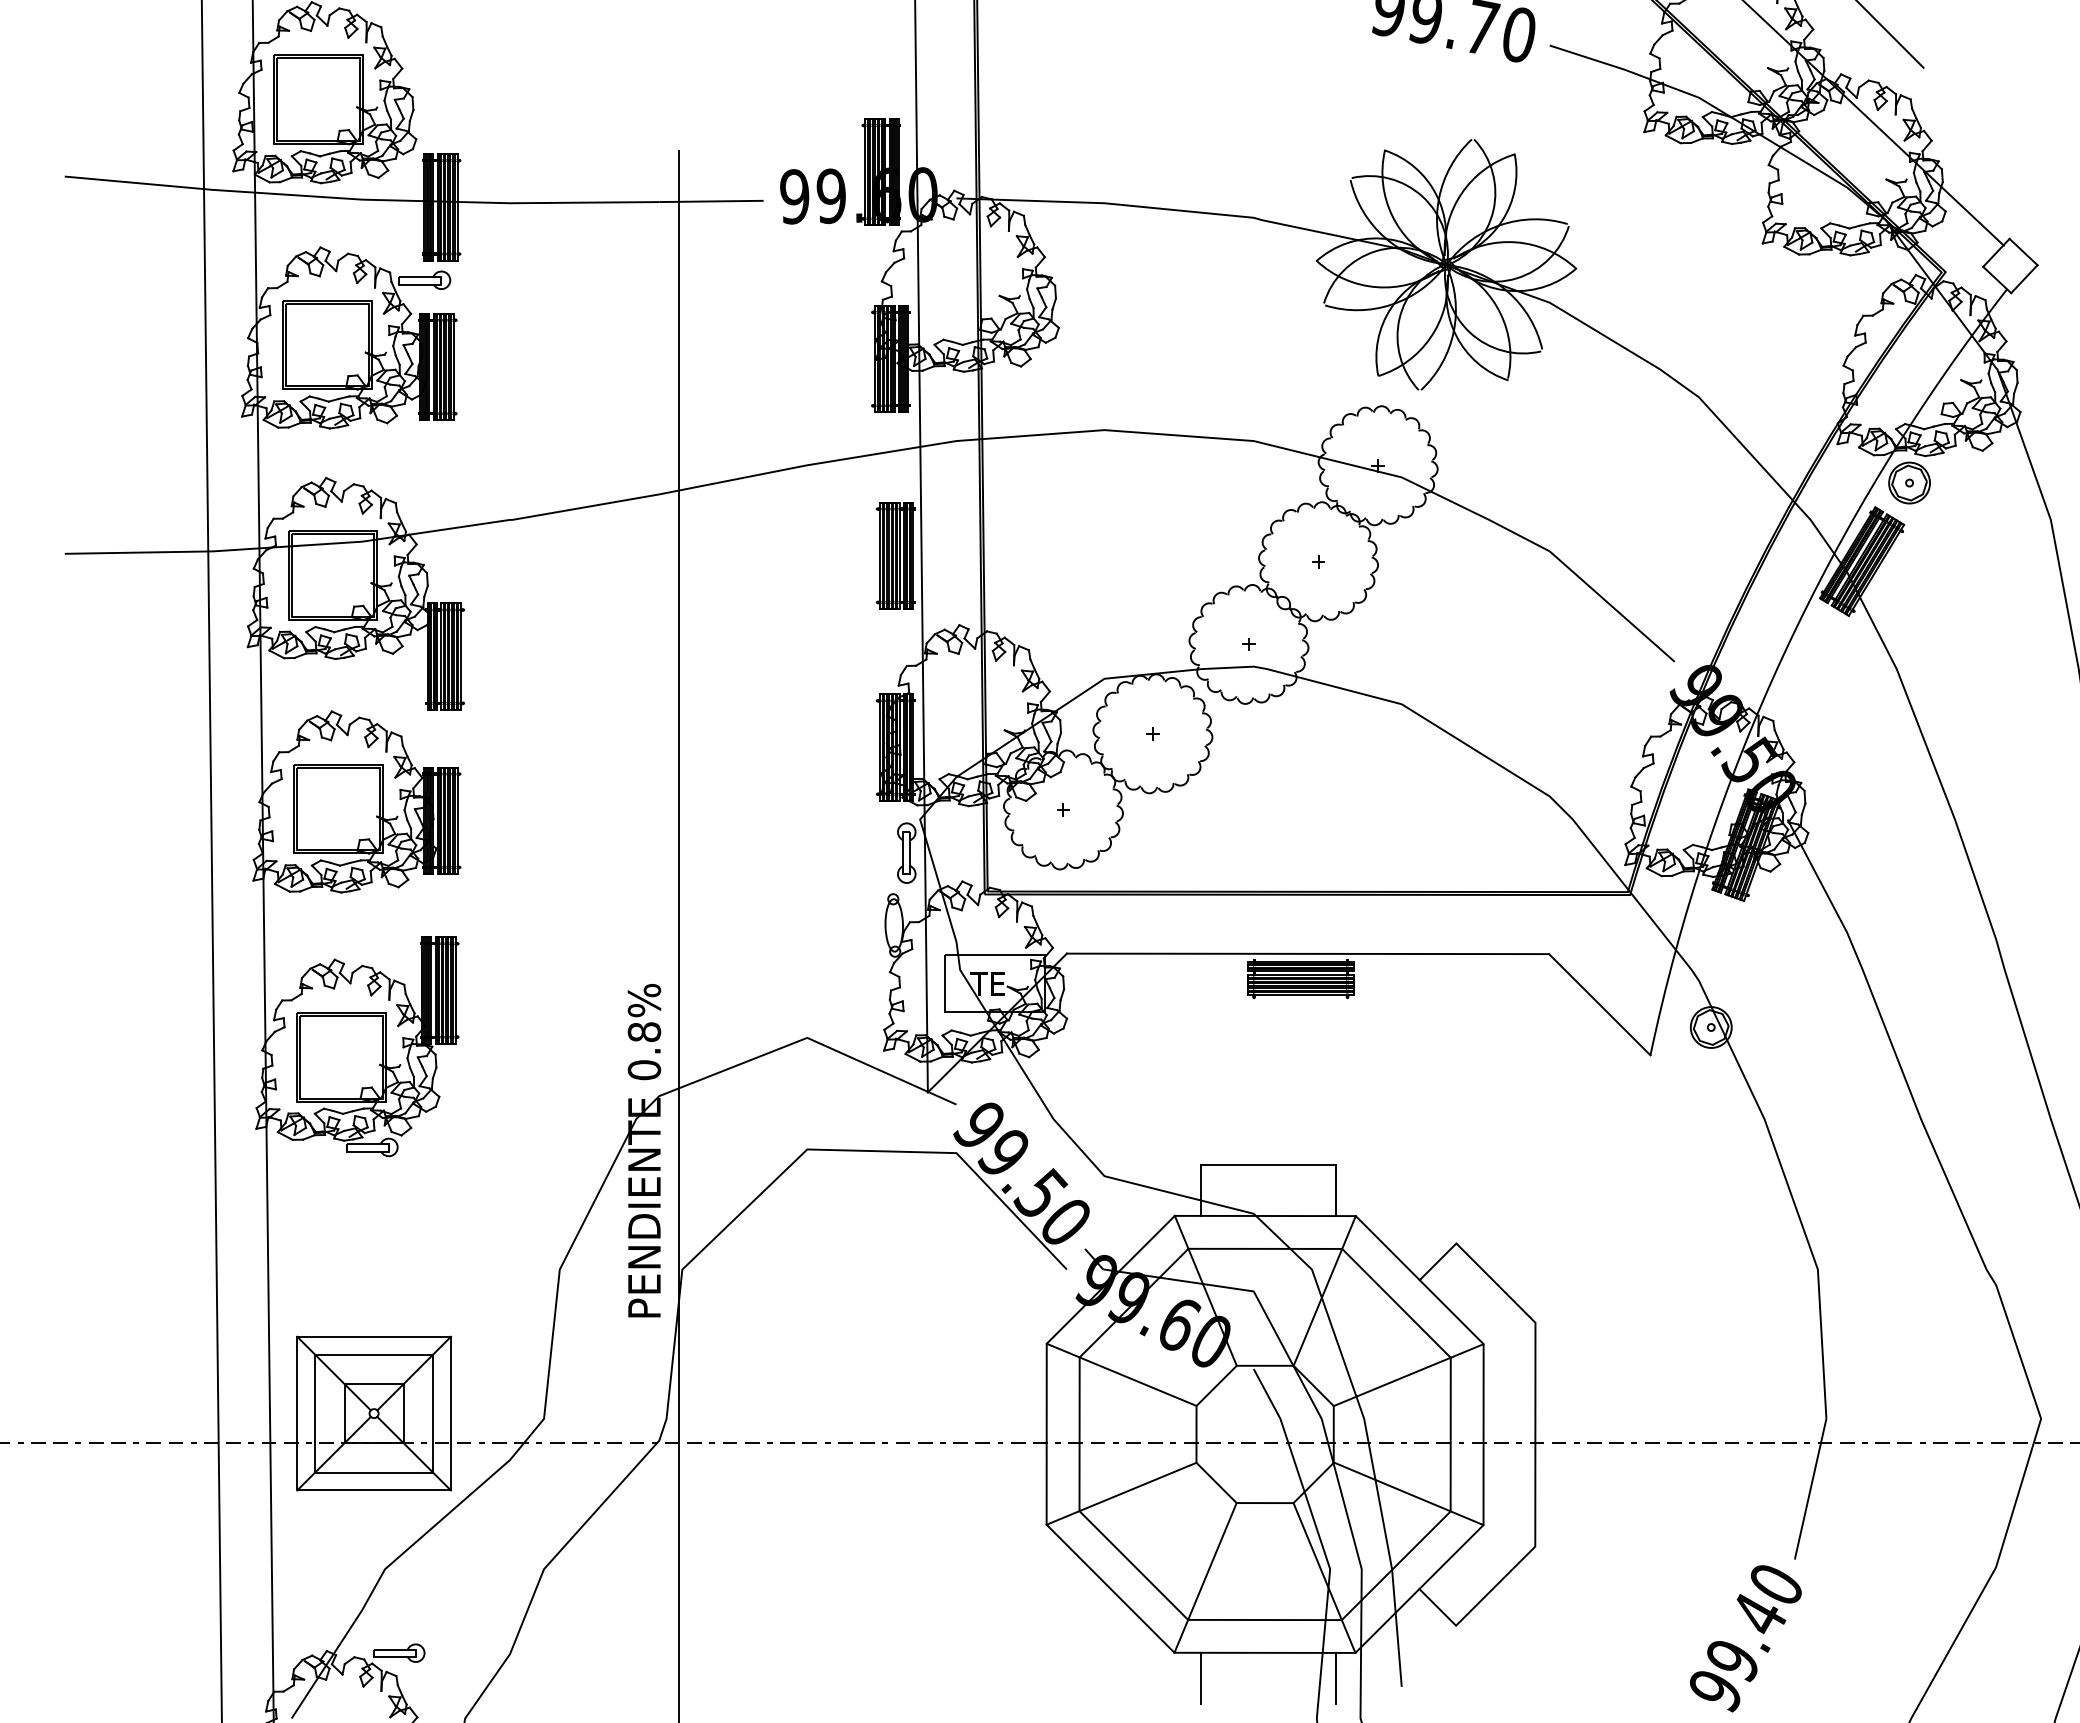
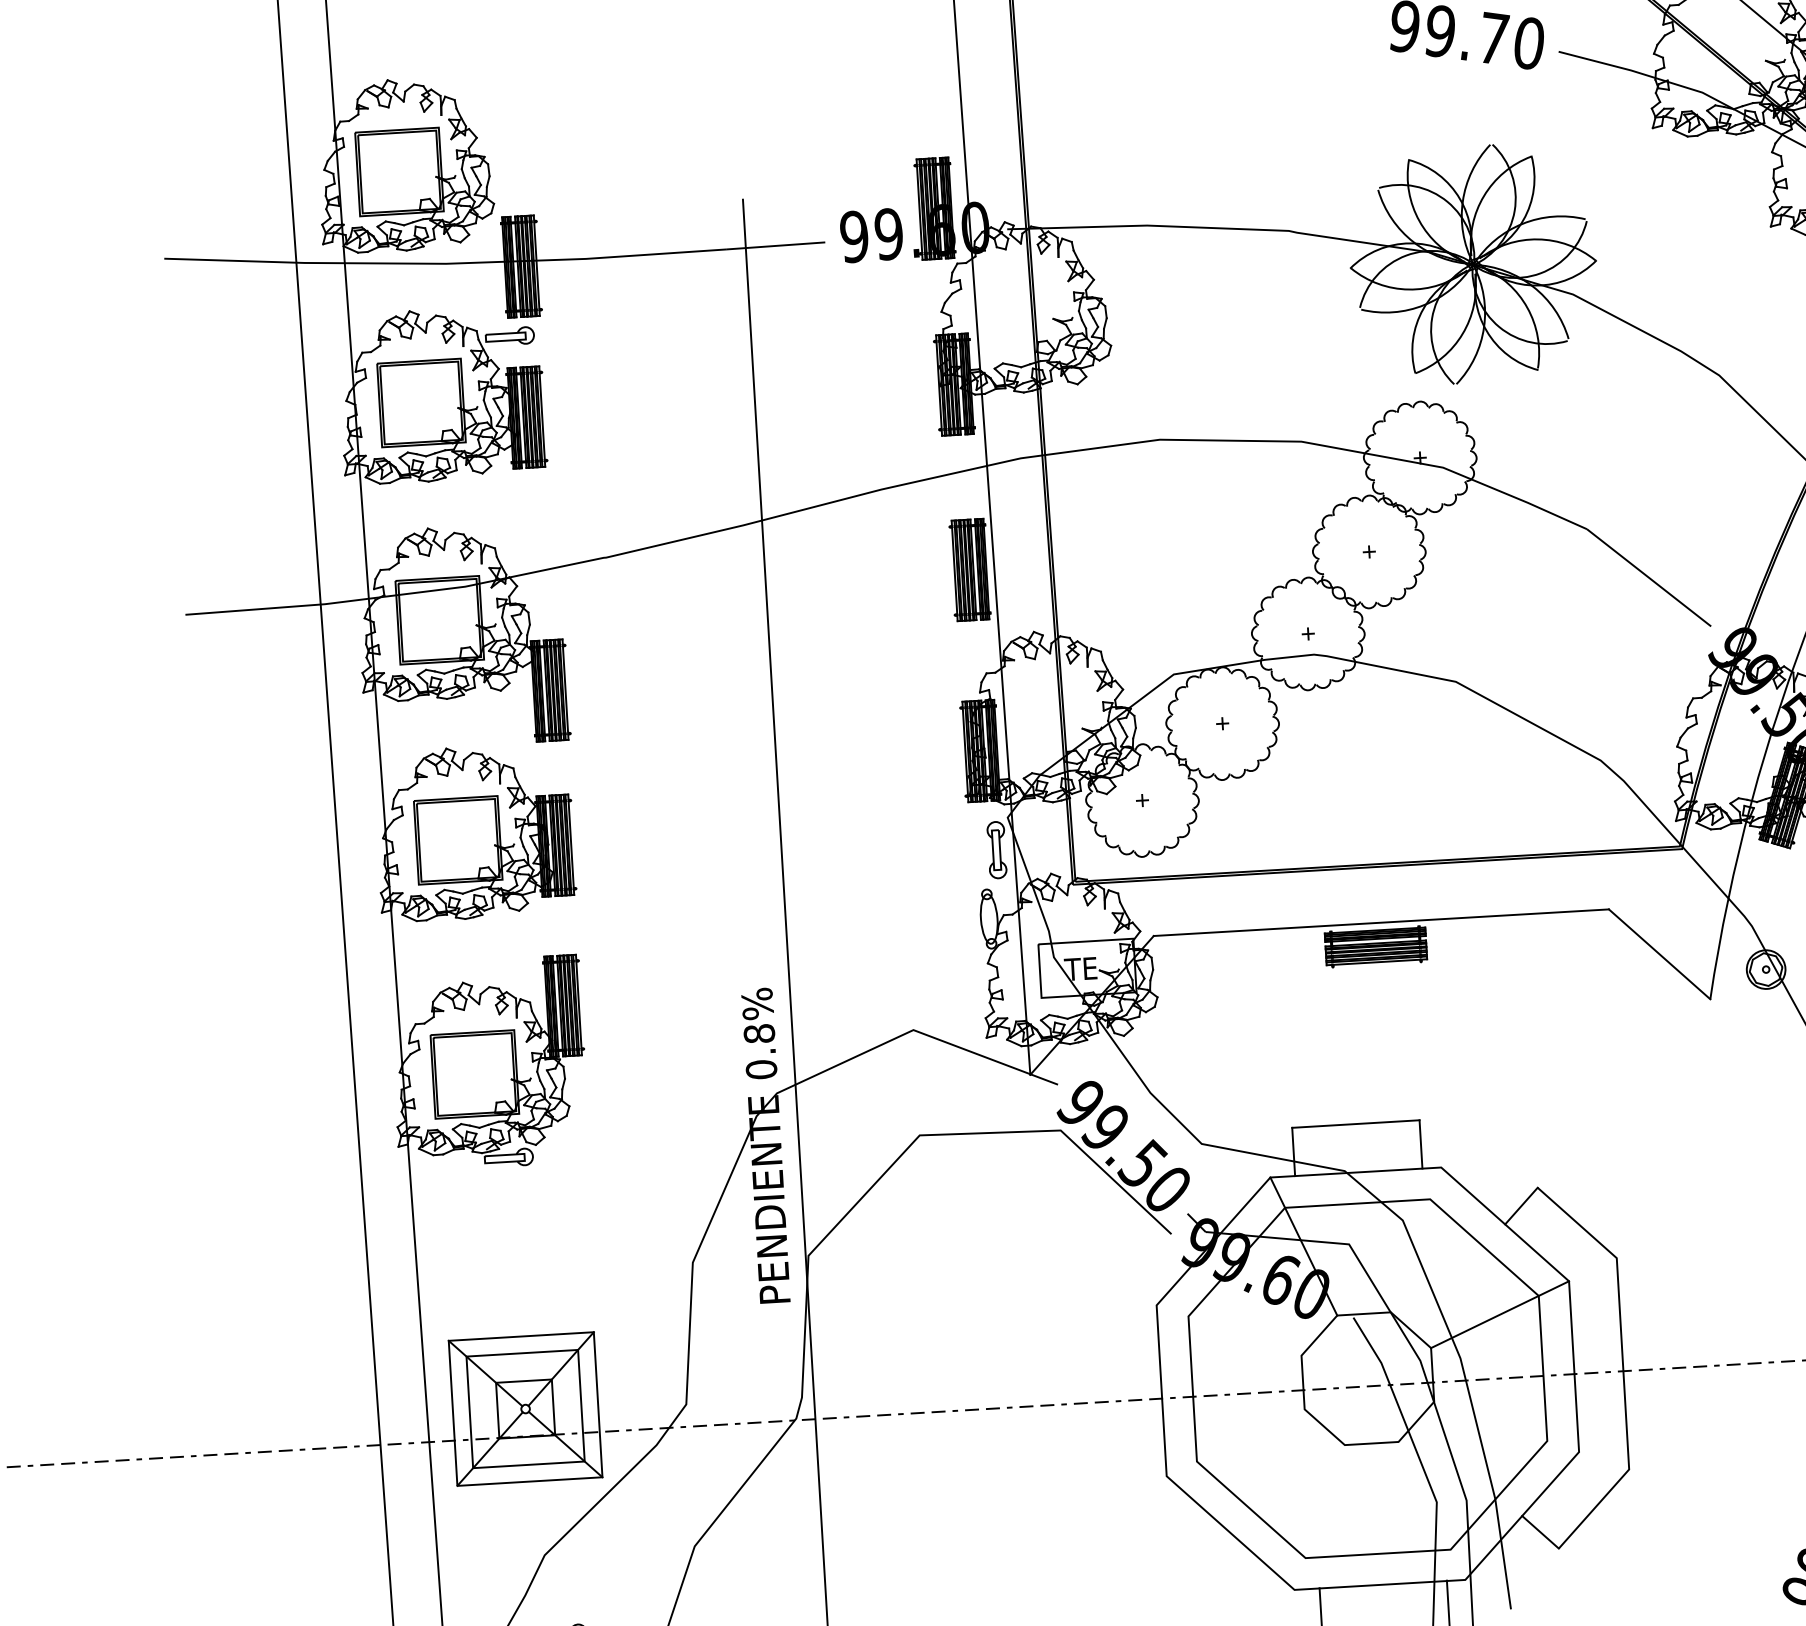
line: (1324, 1290) -> (1415, 1239), removed
line: (1121, 1374) -> (1228, 1330), removed
line: (1121, 1493) -> (1235, 1442), removed
line: (1408, 1493) -> (1506, 1426), removed
line: (1205, 1577) -> (1319, 1517), removed
line: (1324, 1577) -> (1431, 1510), removed

